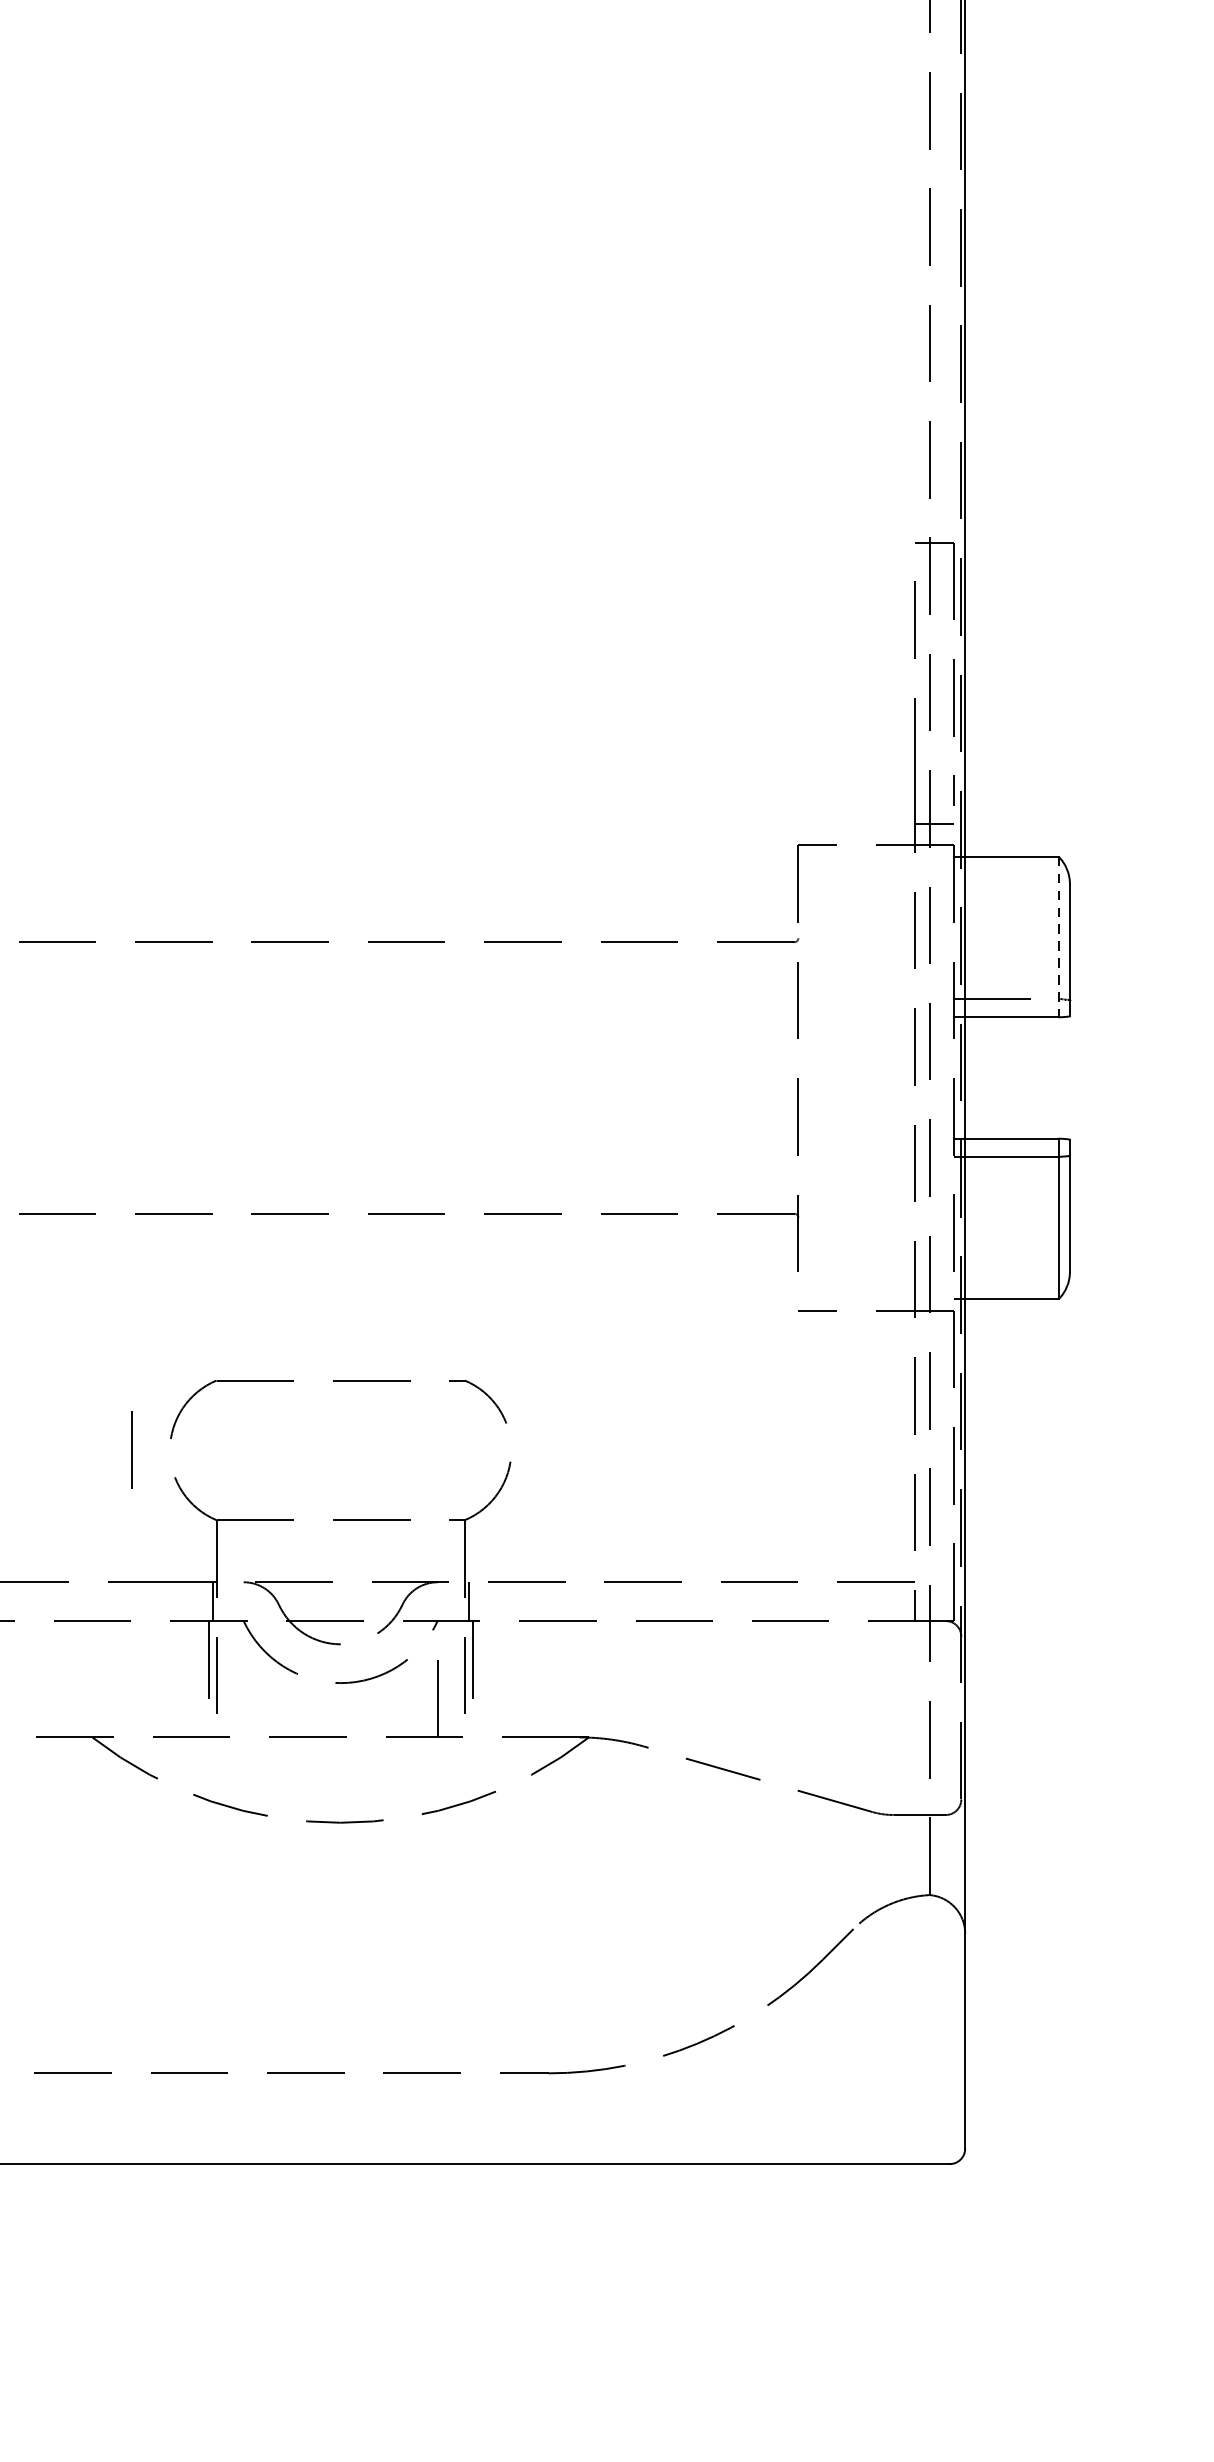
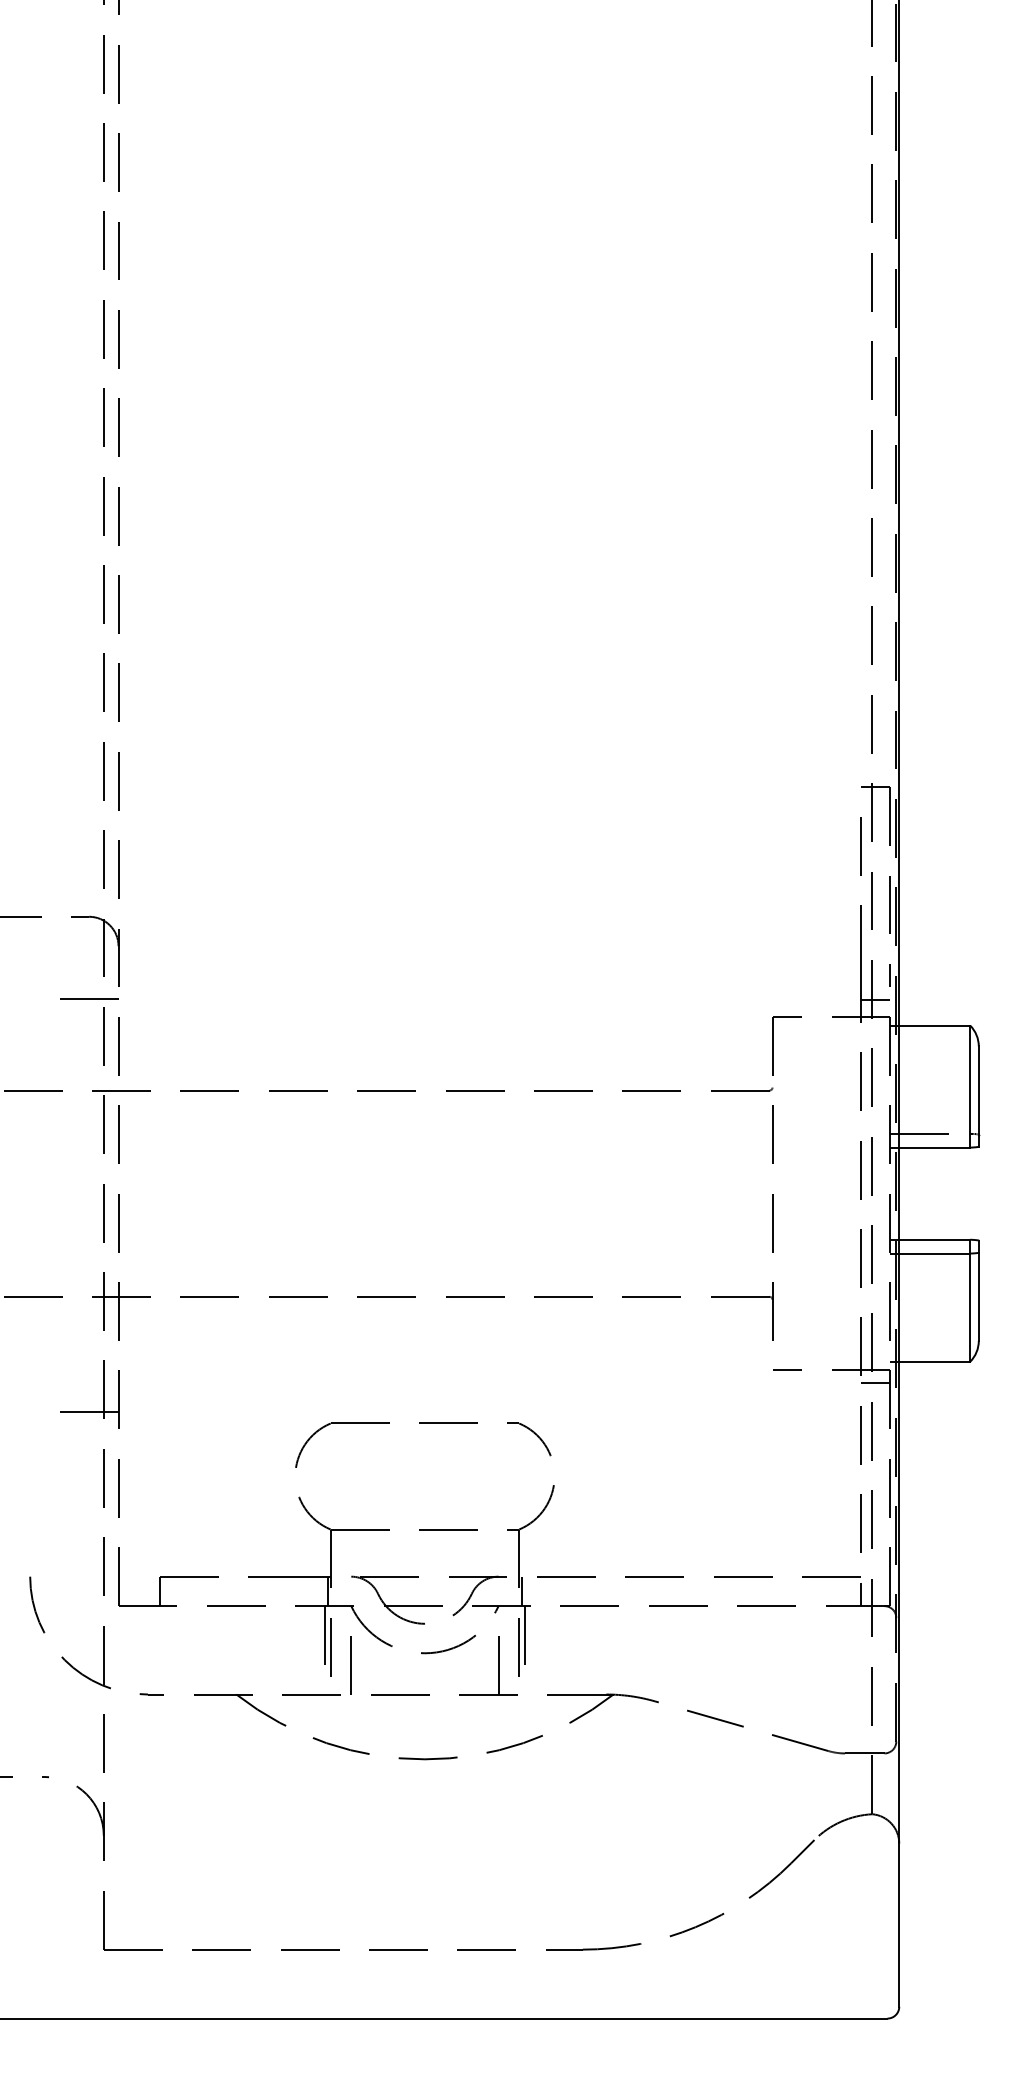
line: (1059, 938) -> (970, 1087), dashed -> solid
line: (933, 1327) -> (875, 1383), added
line: (130, 1450) -> (350, 1665), moved

